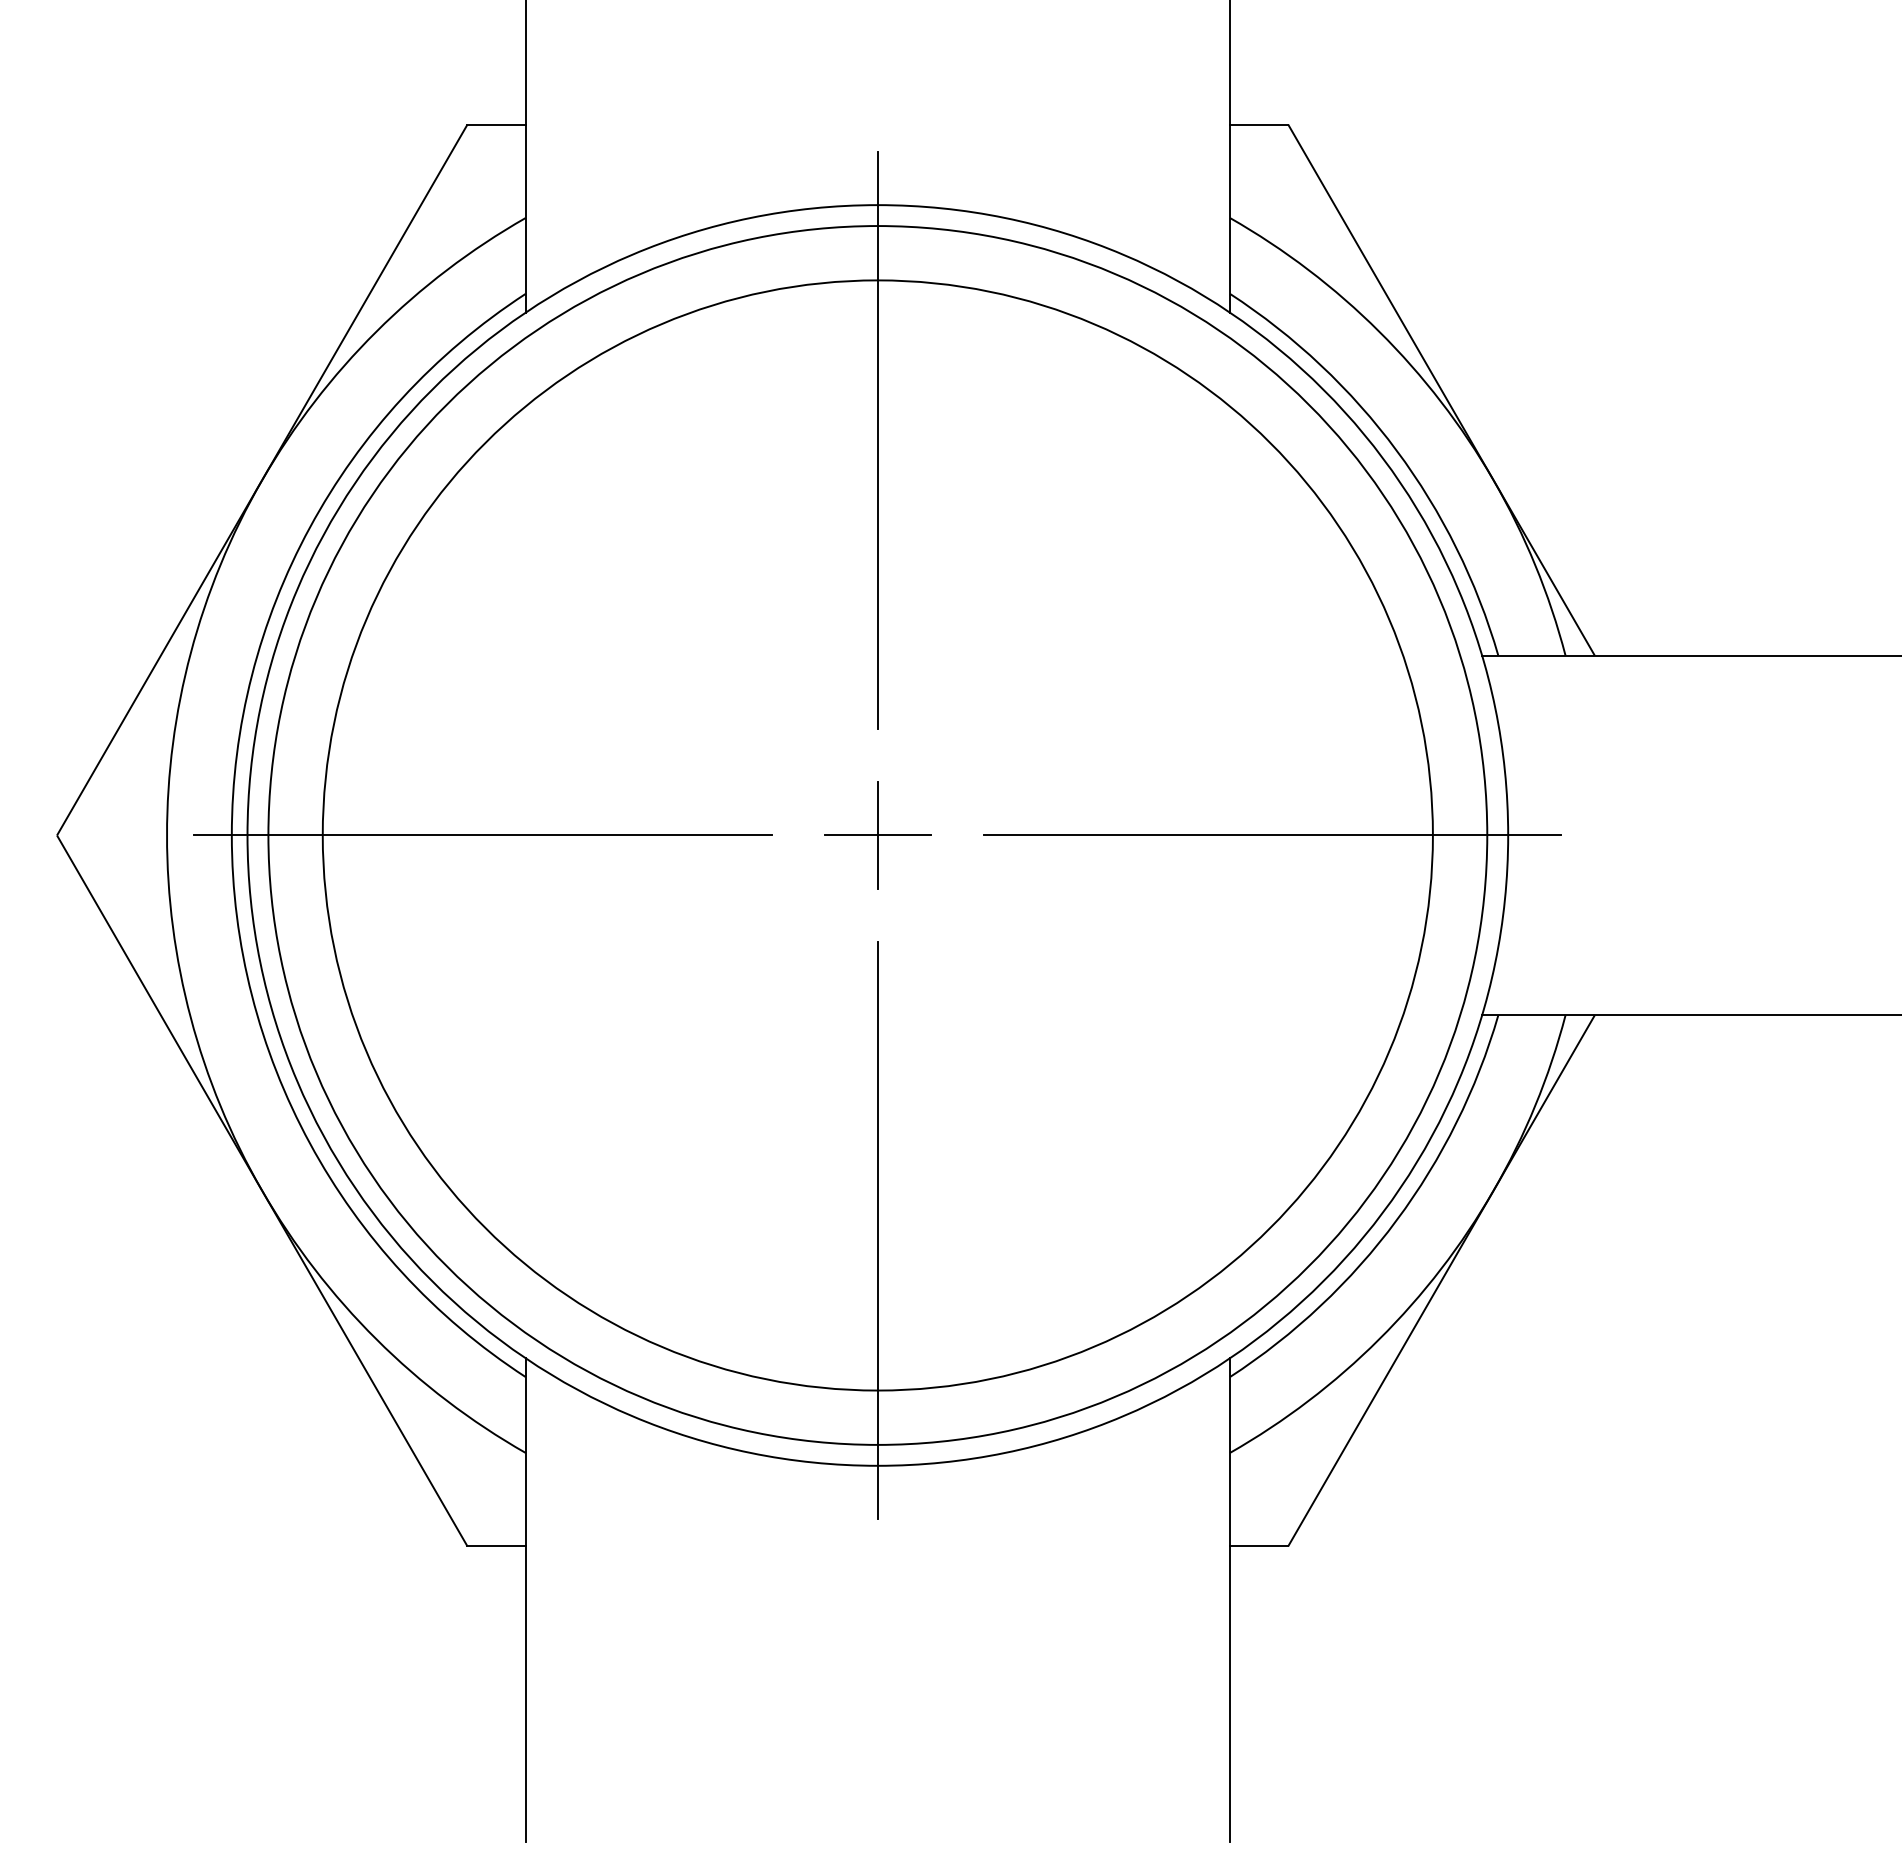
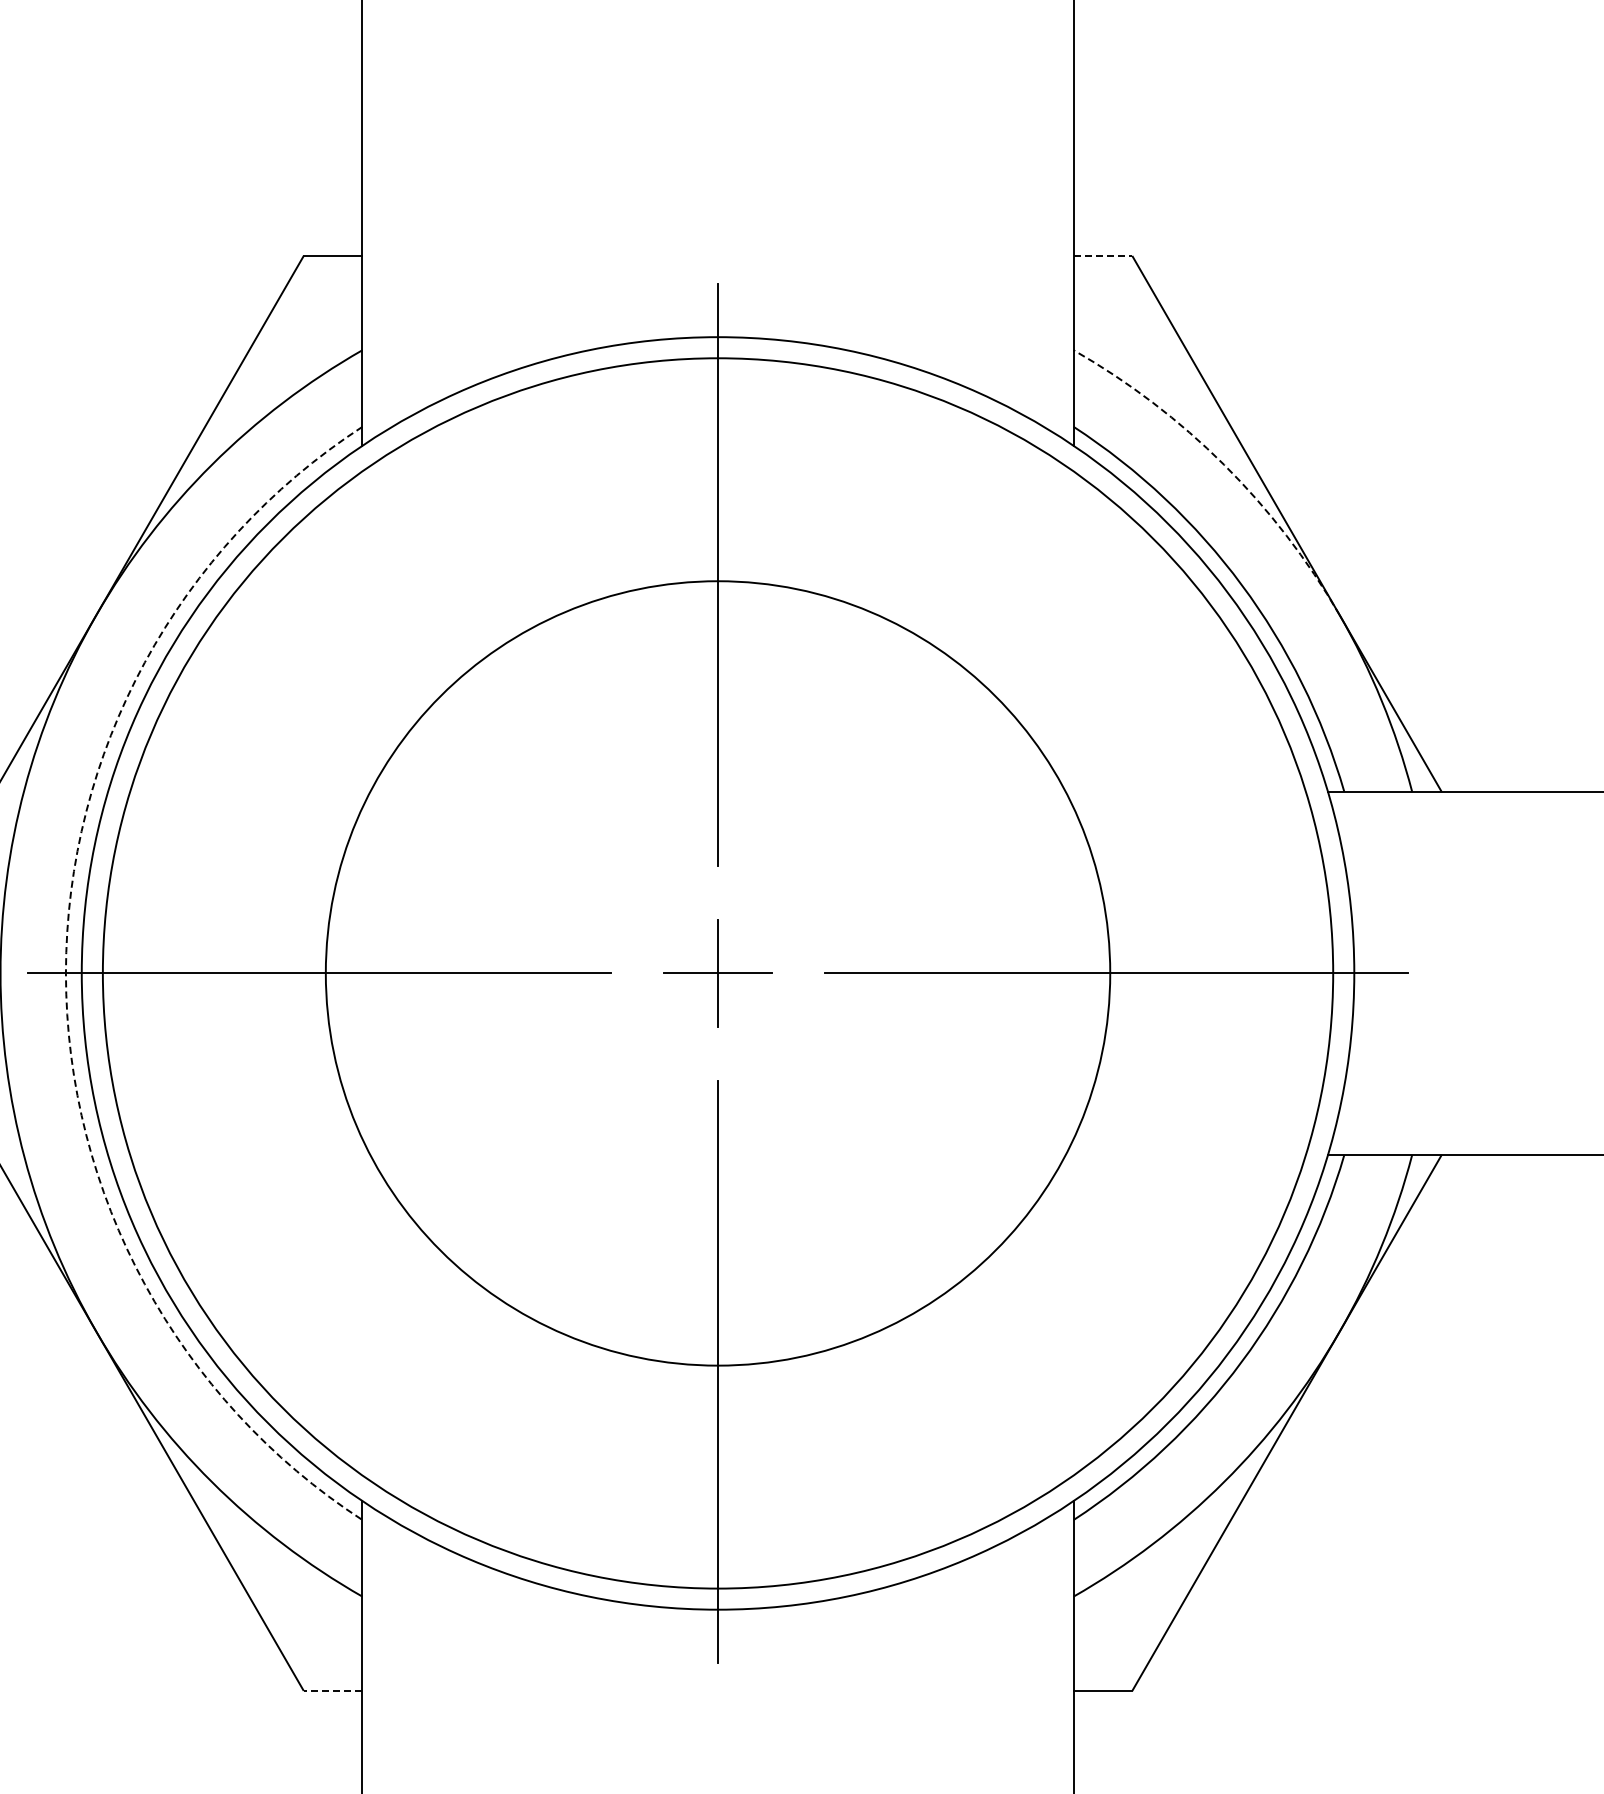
line: (1259, 124) -> (1103, 255), solid -> dashed
arc: (1379, 331) -> (1224, 464), solid -> dashed
arc: (231, 835) -> (65, 973), solid -> dashed
circle: (877, 835) -> (717, 973), size x0.7
line: (496, 1546) -> (333, 1691), solid -> dashed

